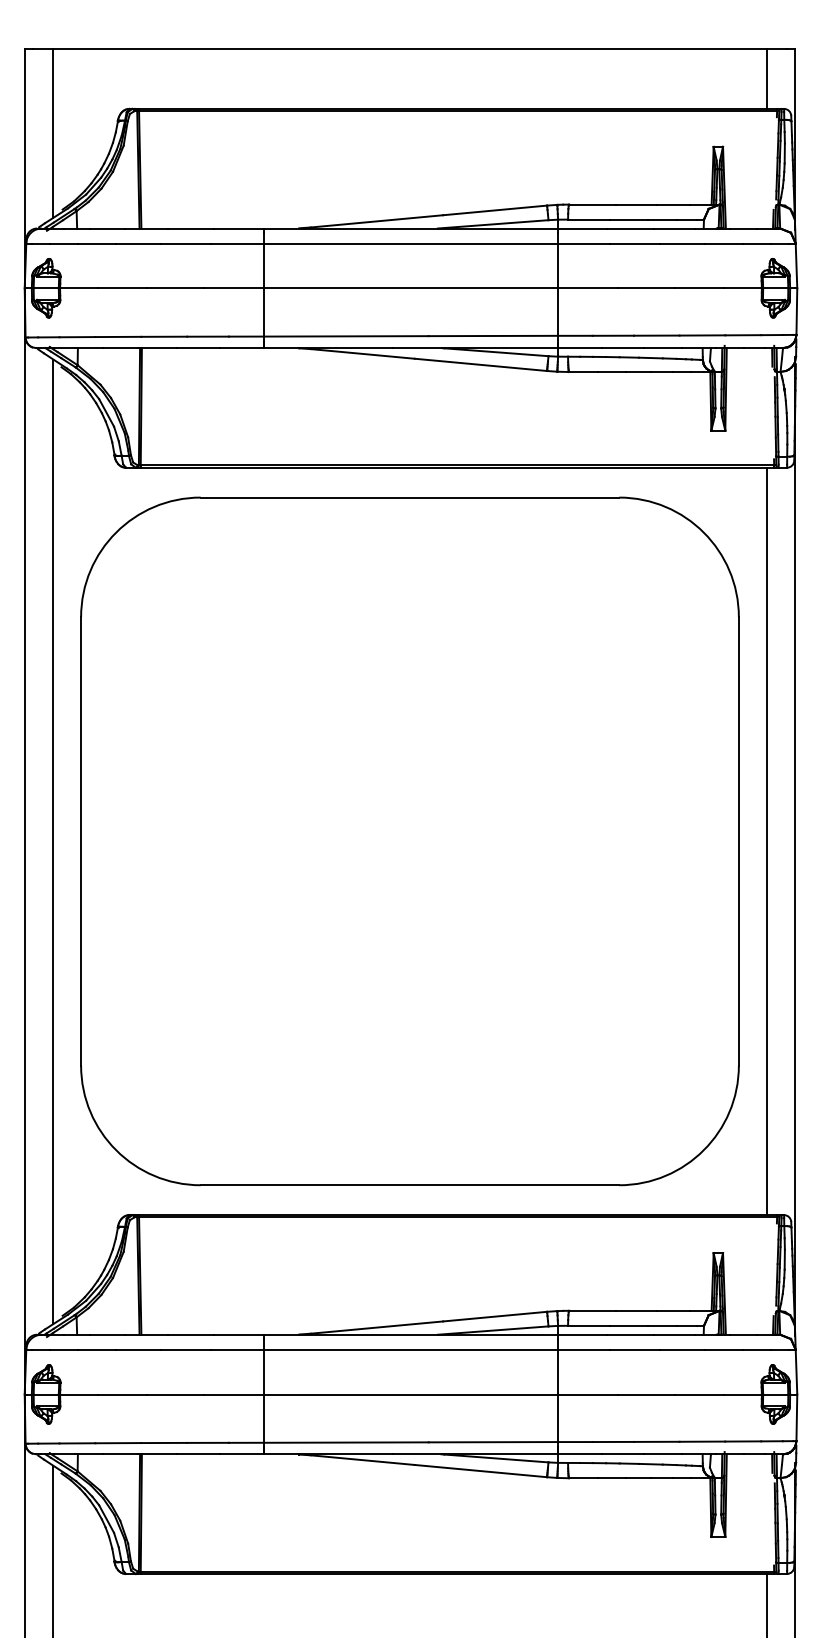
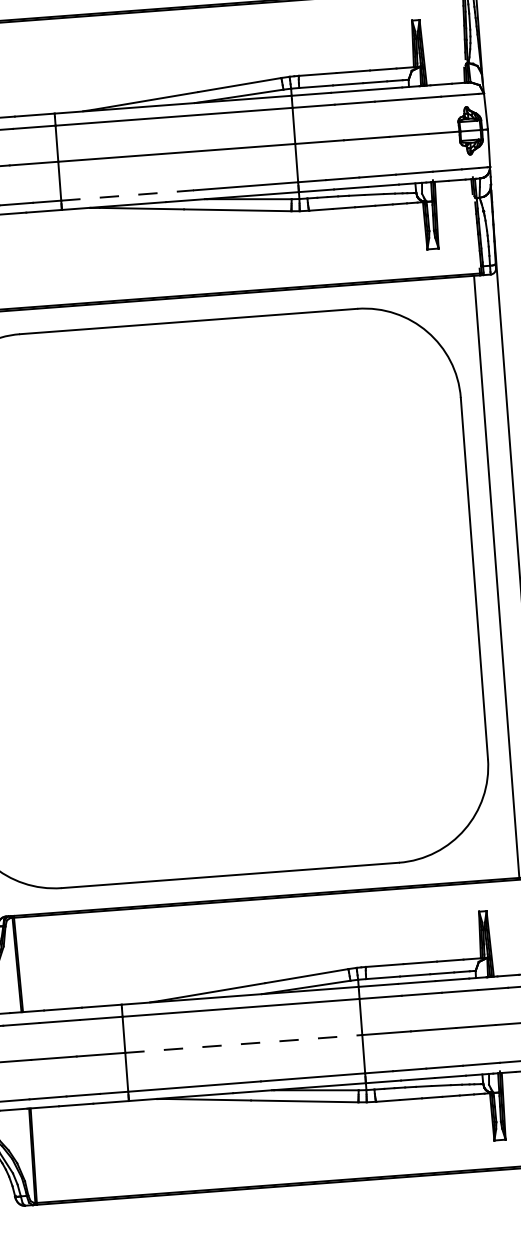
line: (346, 336) -> (127, 195), solid -> dashed
line: (411, 1394) -> (244, 1043), solid -> dashed

